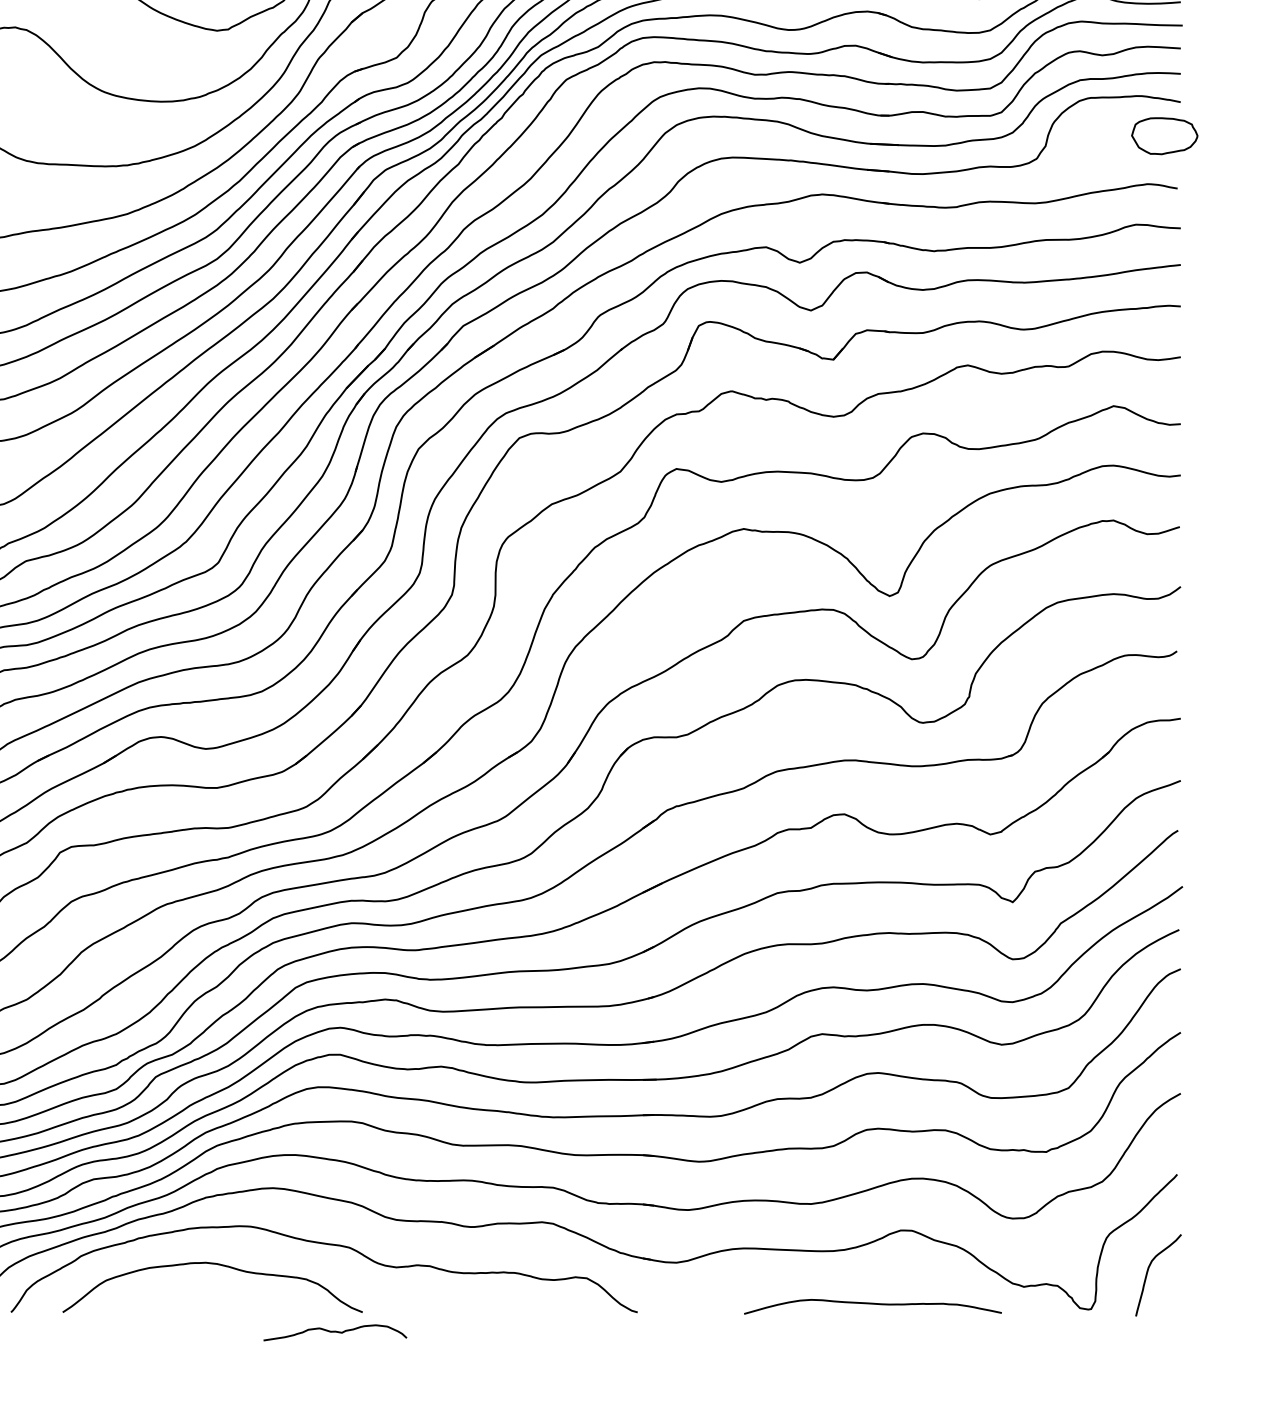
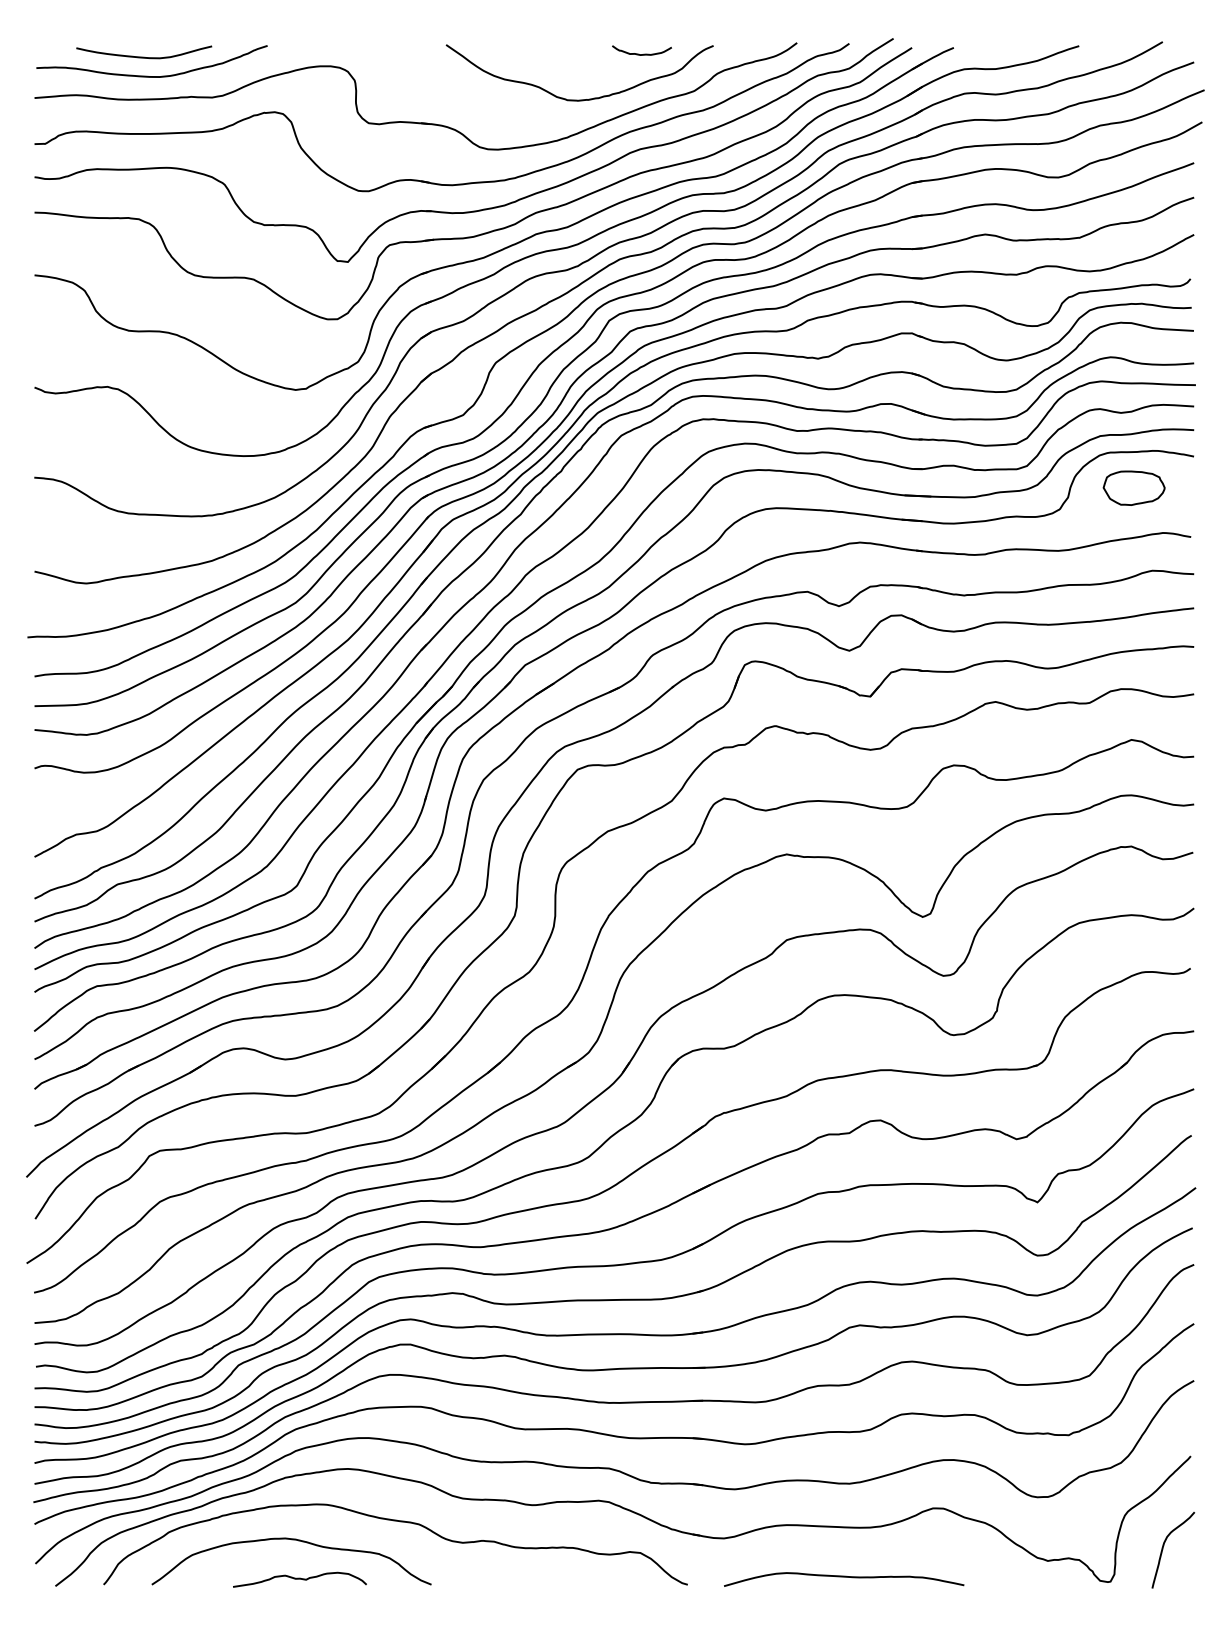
part: (1164, 135) -> (1133, 487), moved
curve: (873, 1304) -> (844, 1577), moved
curve: (334, 1332) -> (299, 1579), moved

